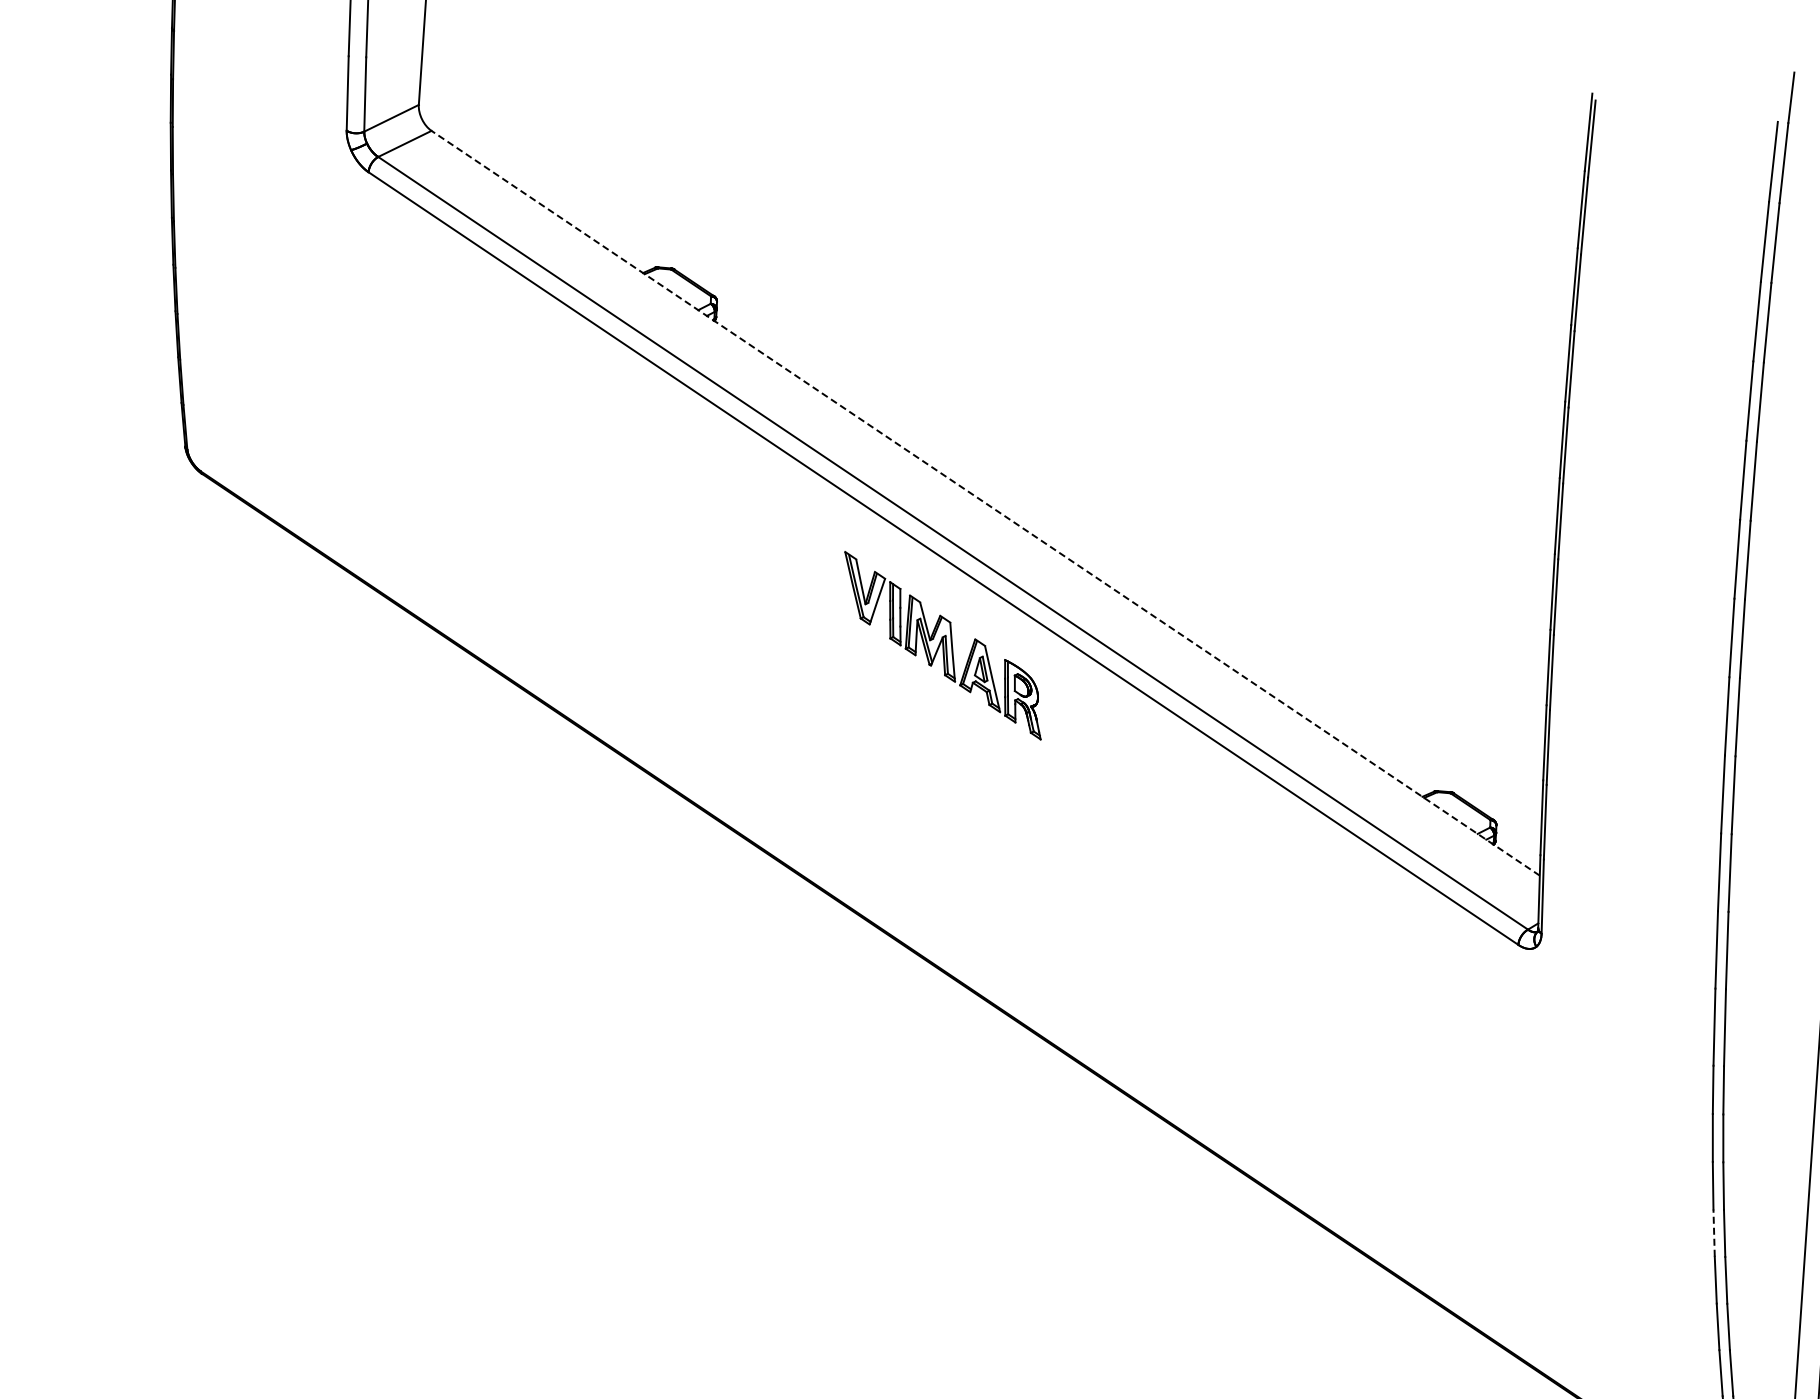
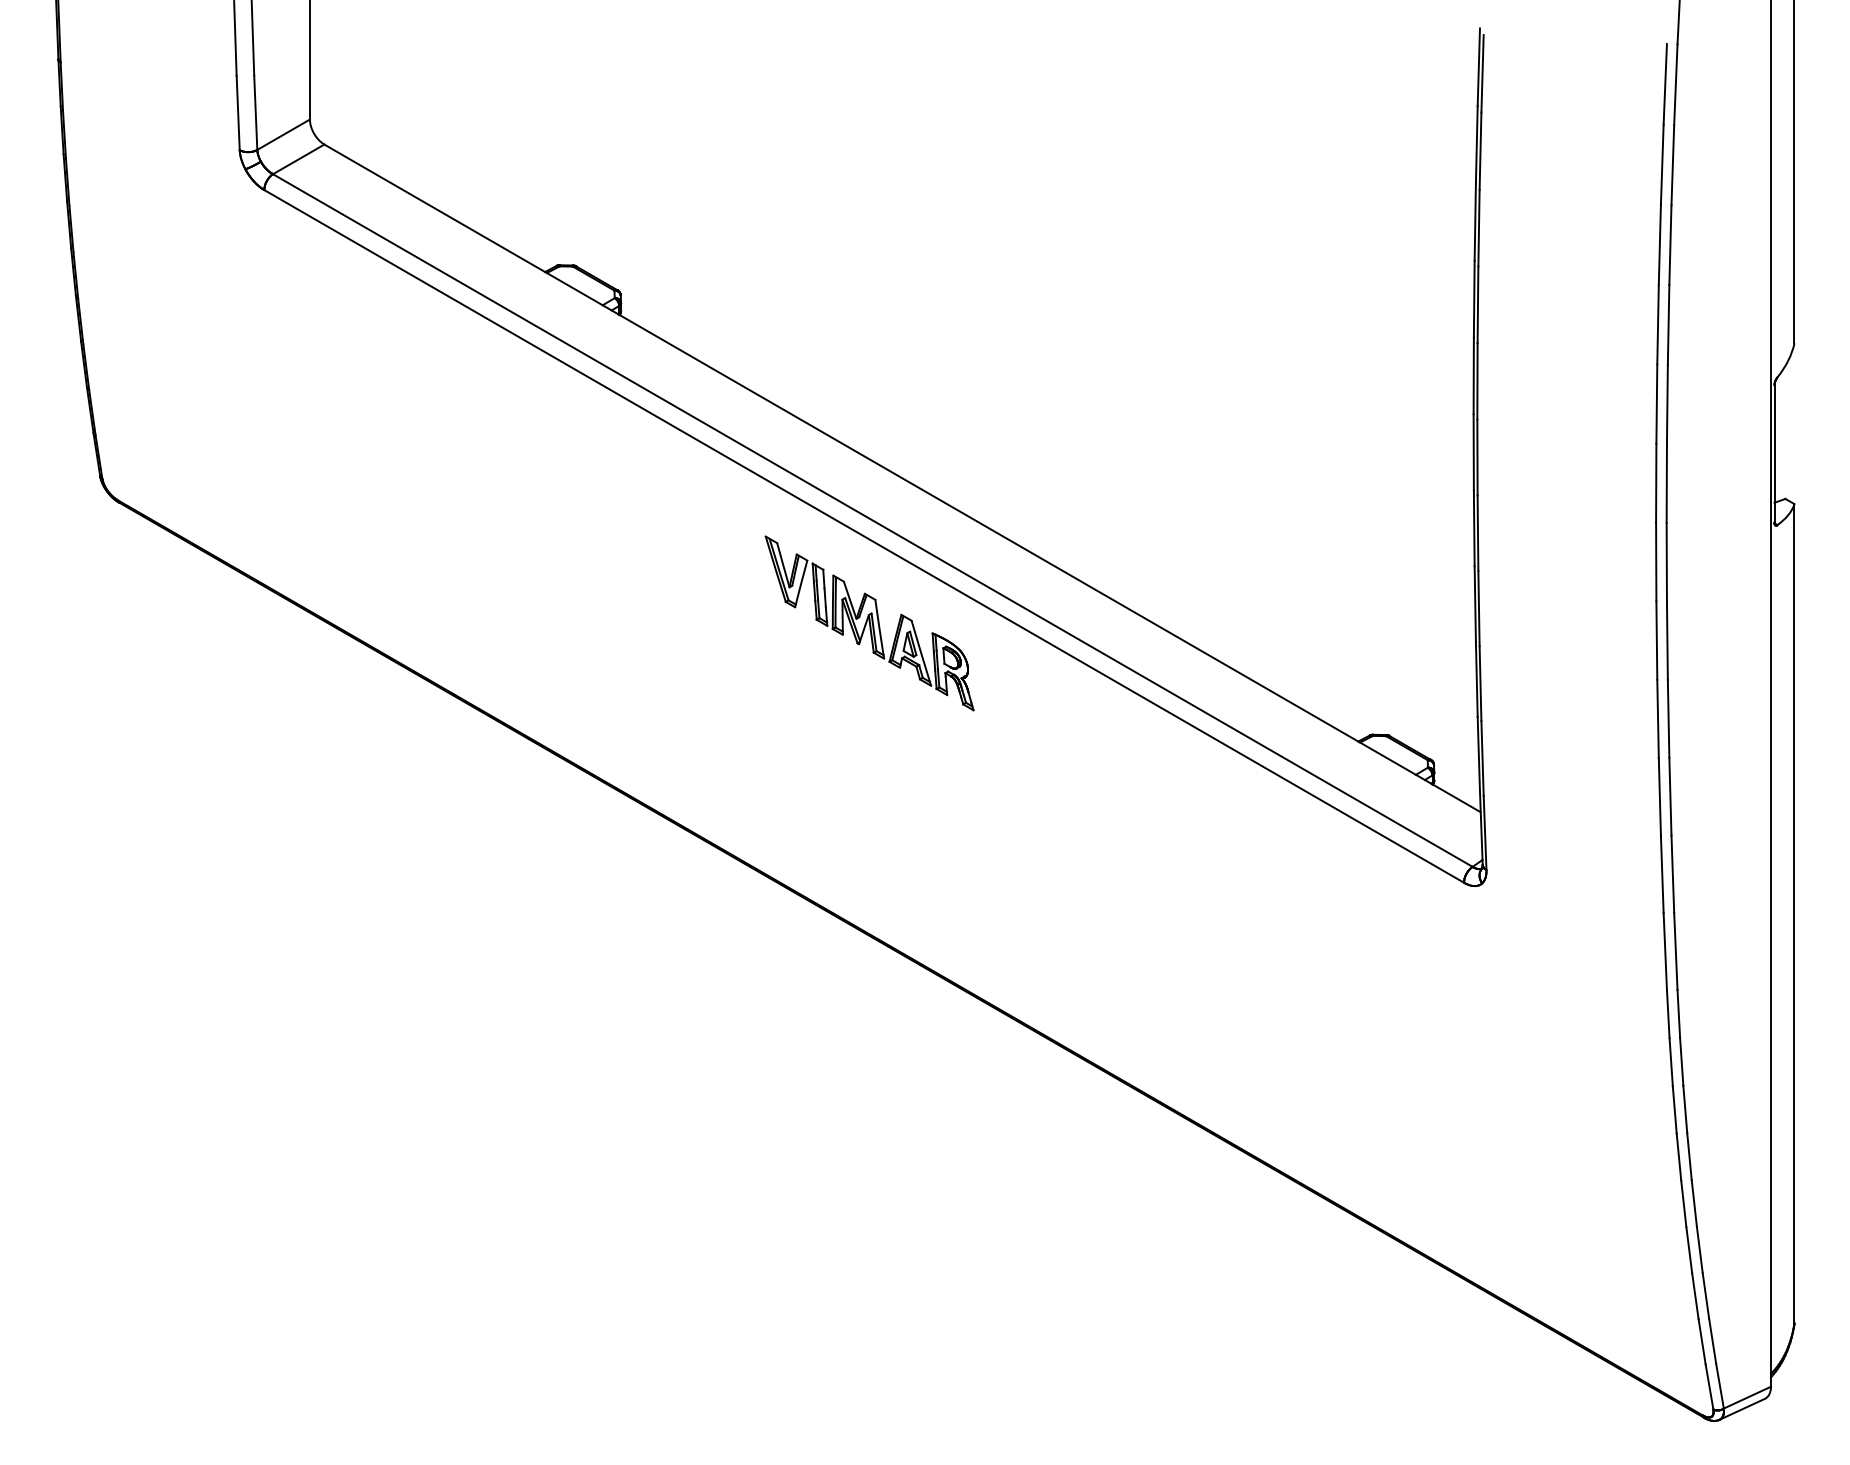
line: (985, 503) -> (902, 478), dashed -> solid
line: (1713, 1233) -> (1678, 1157), dashed -> solid

